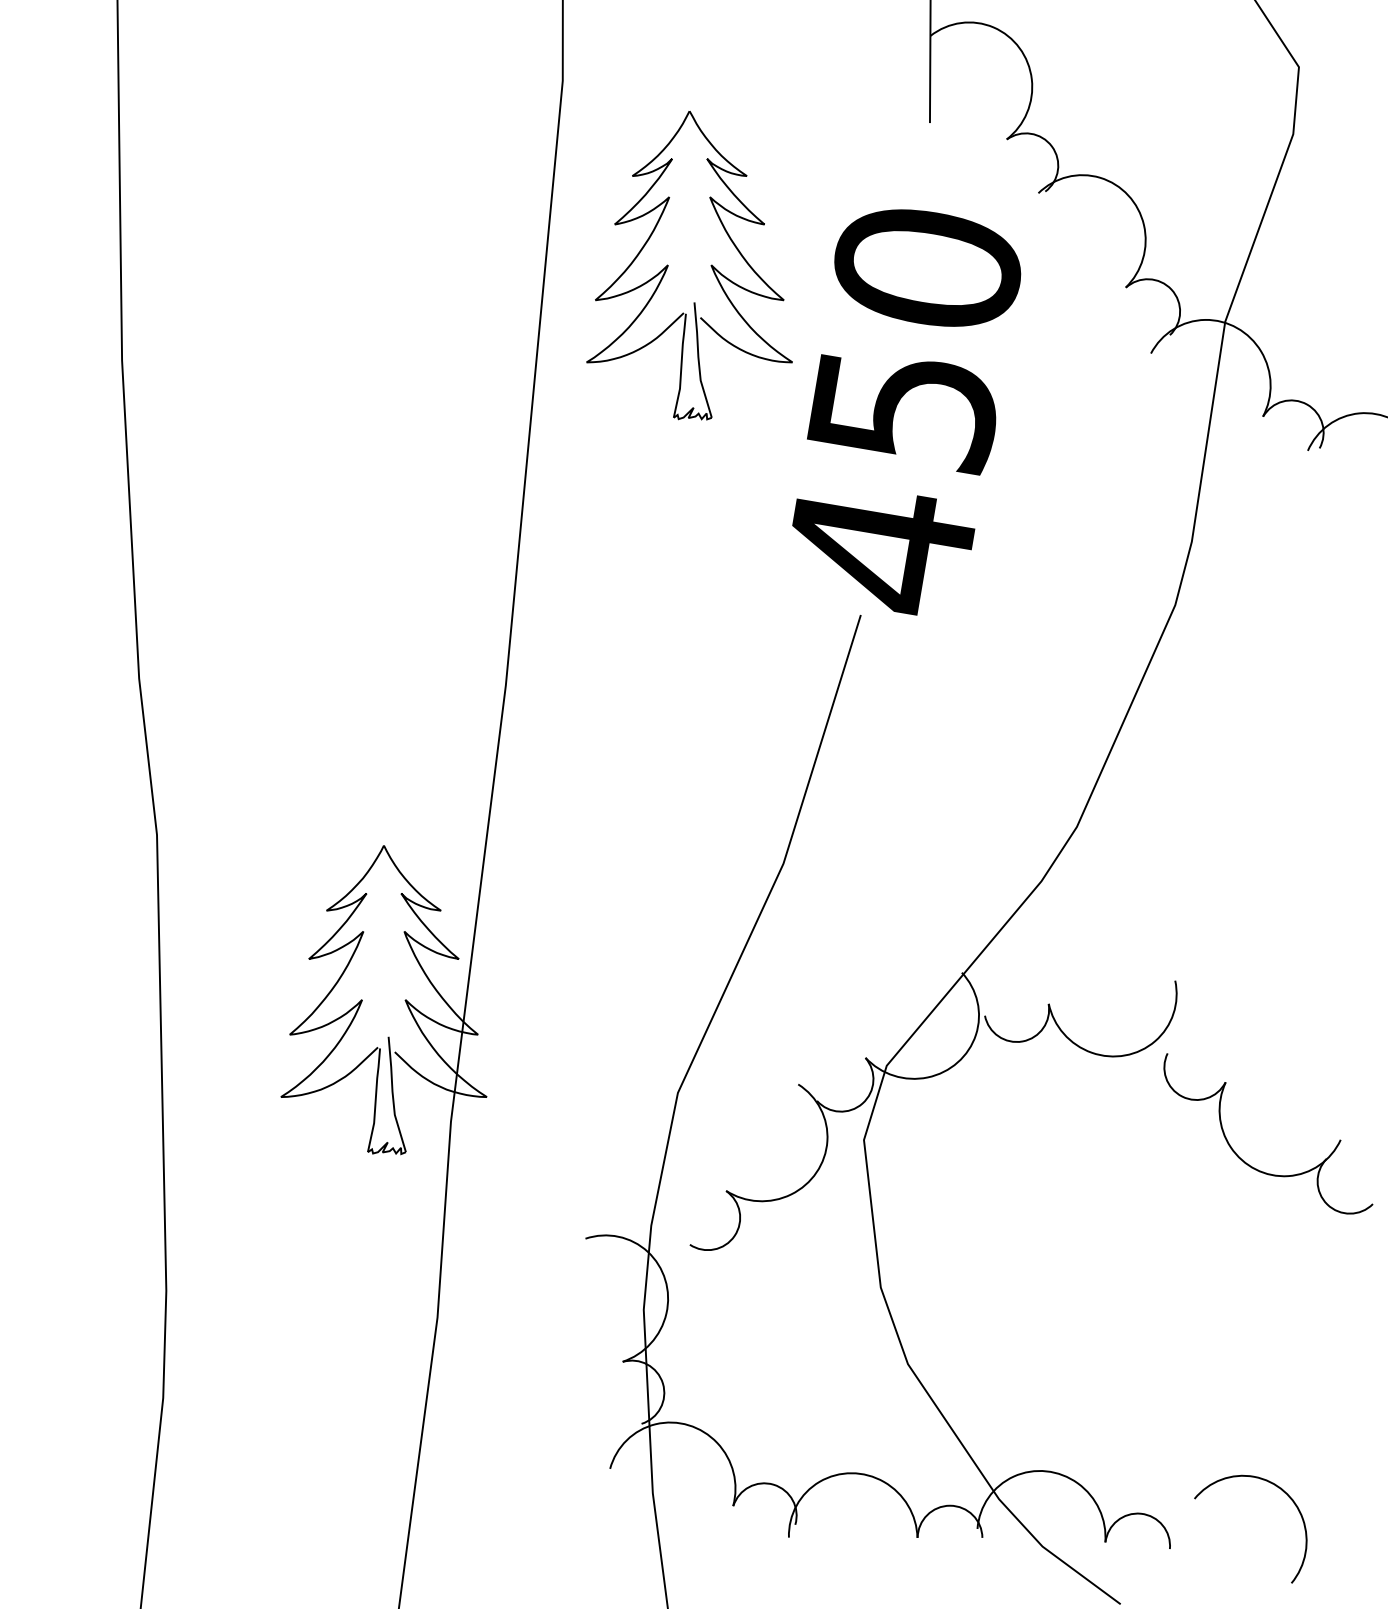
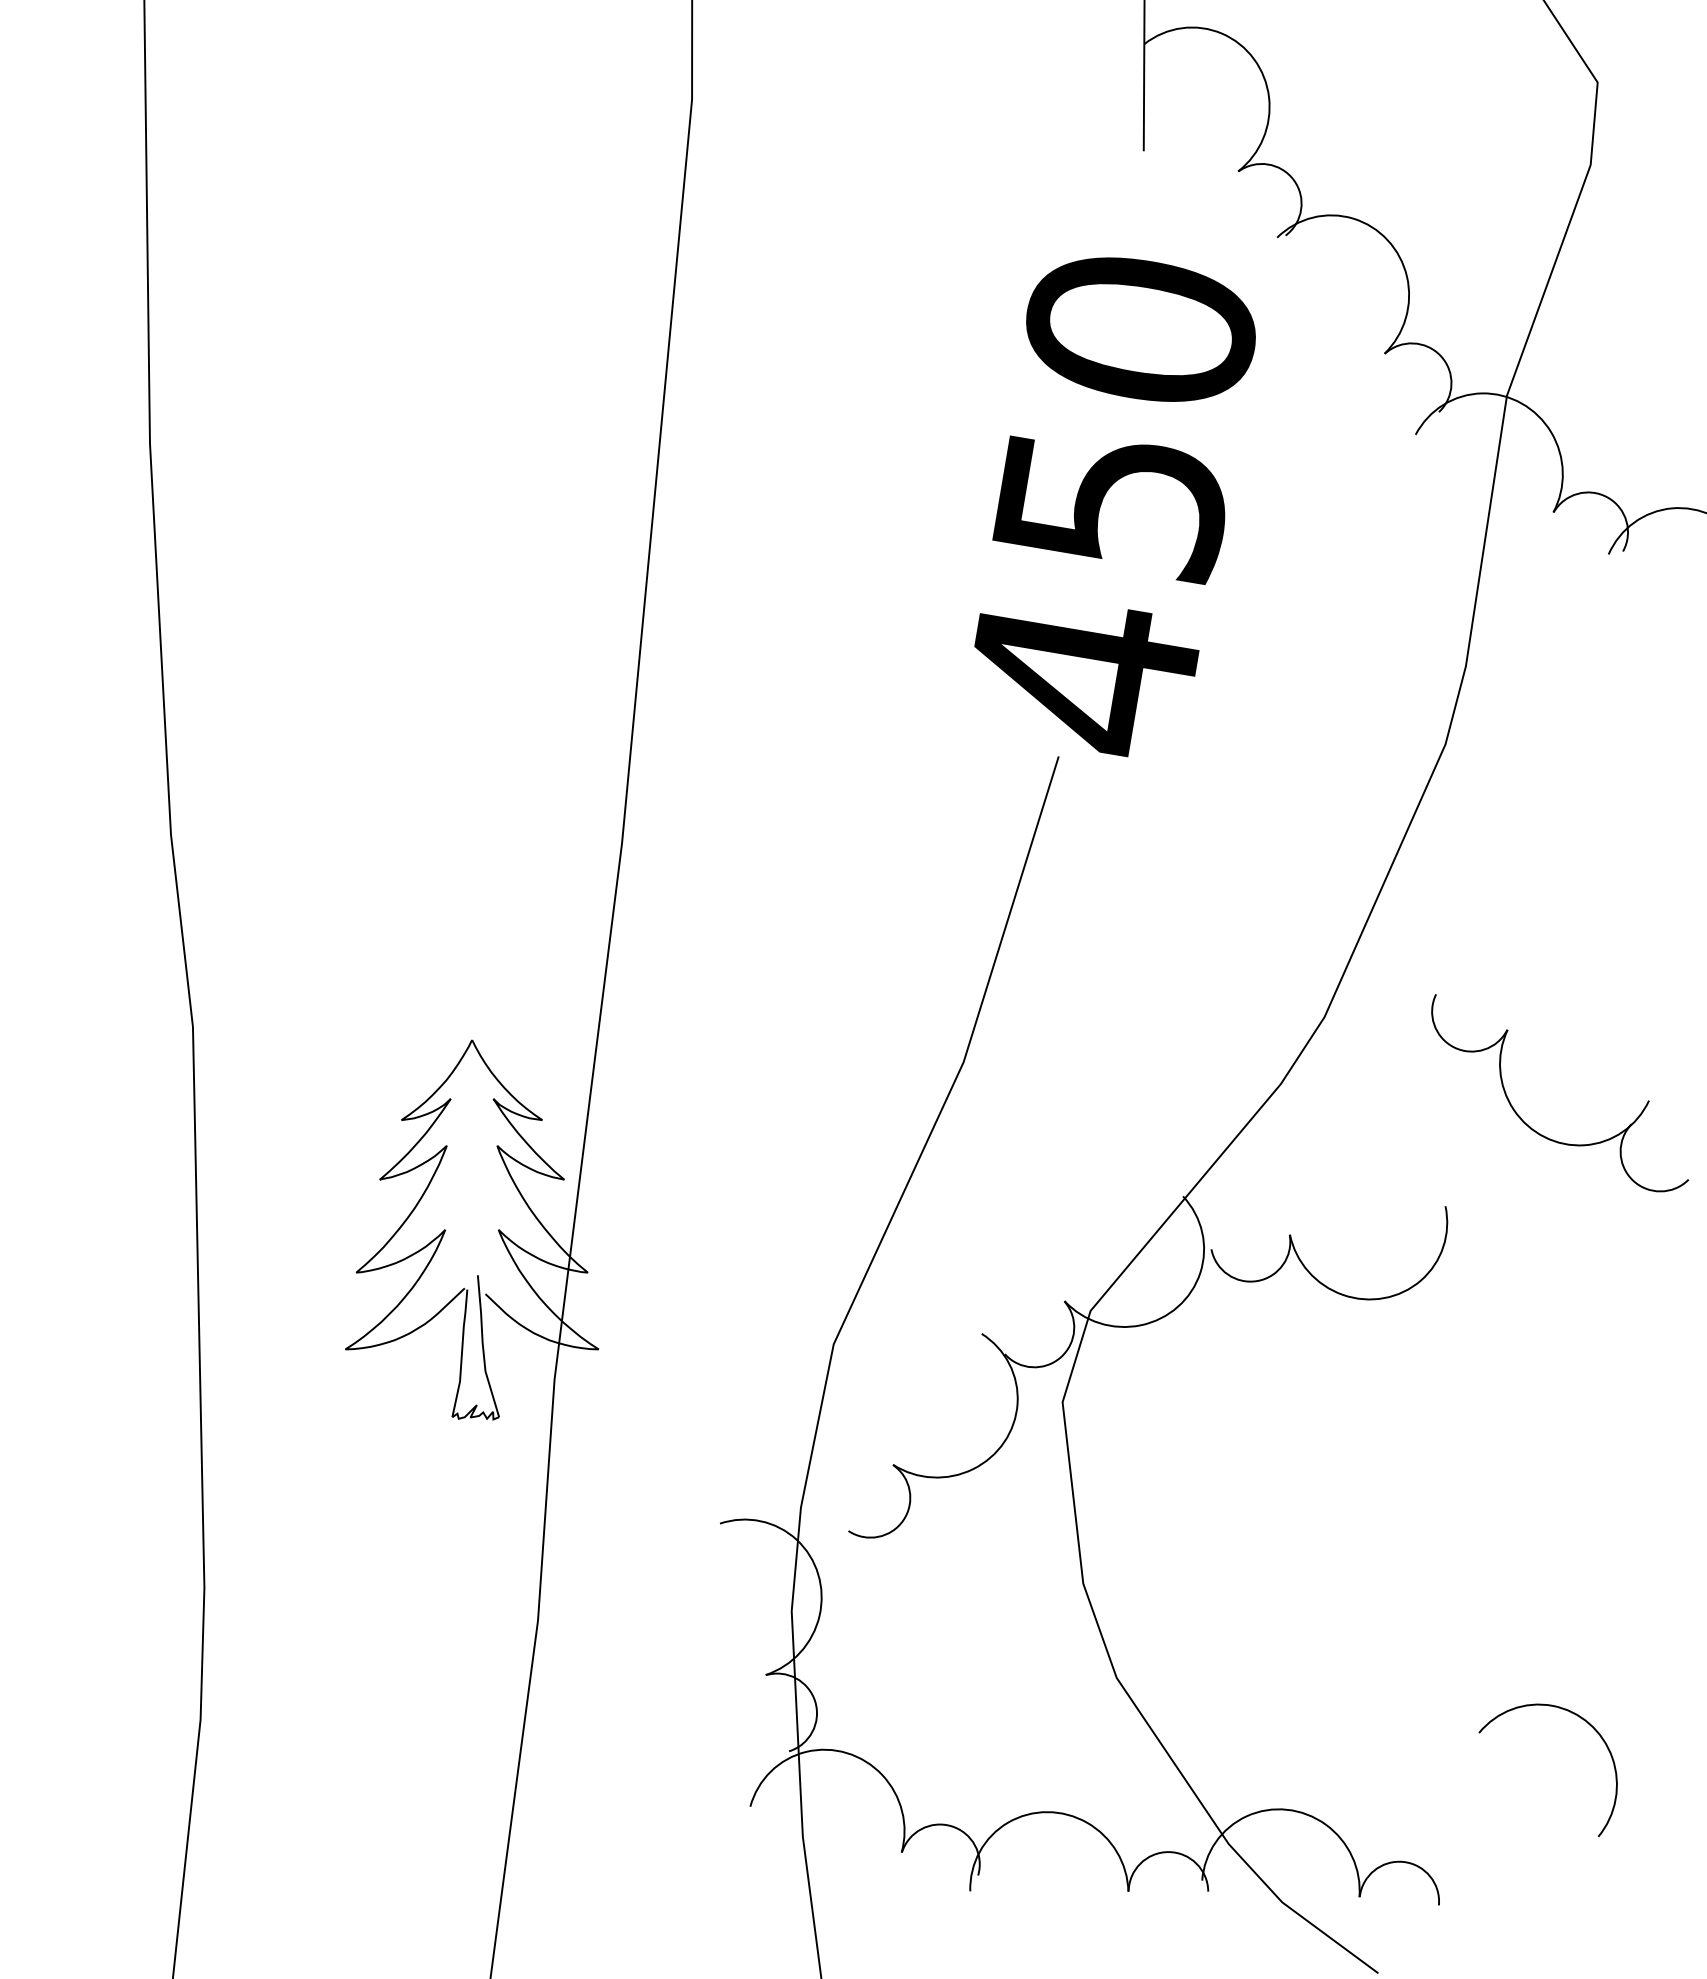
part: (668, 265) -> (822, 326), removed
part: (1248, 1163) -> (1535, 1129), moved
arc: (1284, 1493) -> (1589, 1726), moved

